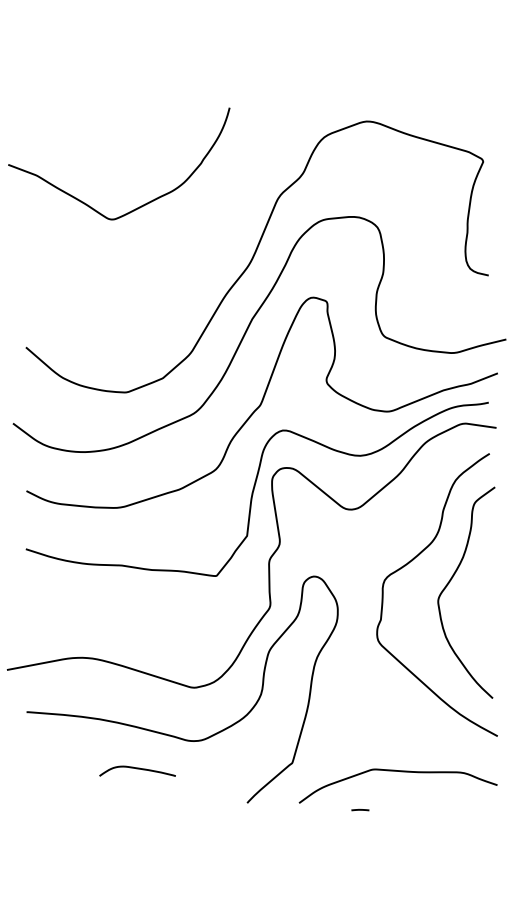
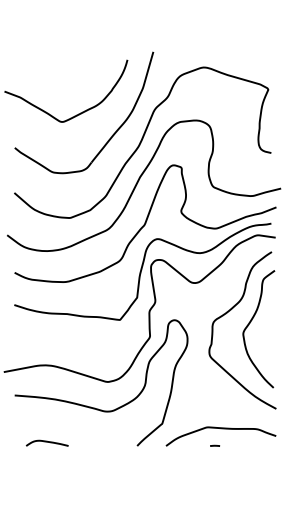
part: (200, 243) -> (111, 135), added
curve: (136, 769) -> (46, 442), moved
curve: (361, 809) -> (215, 445), moved

